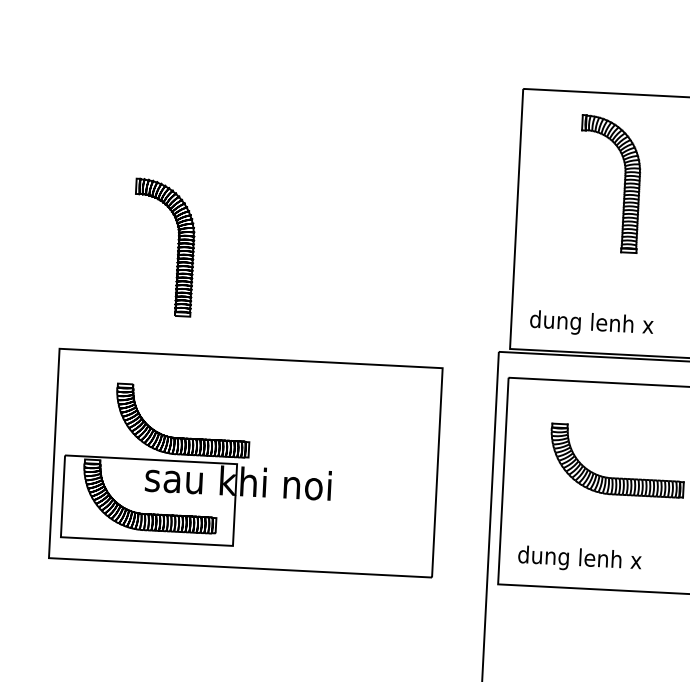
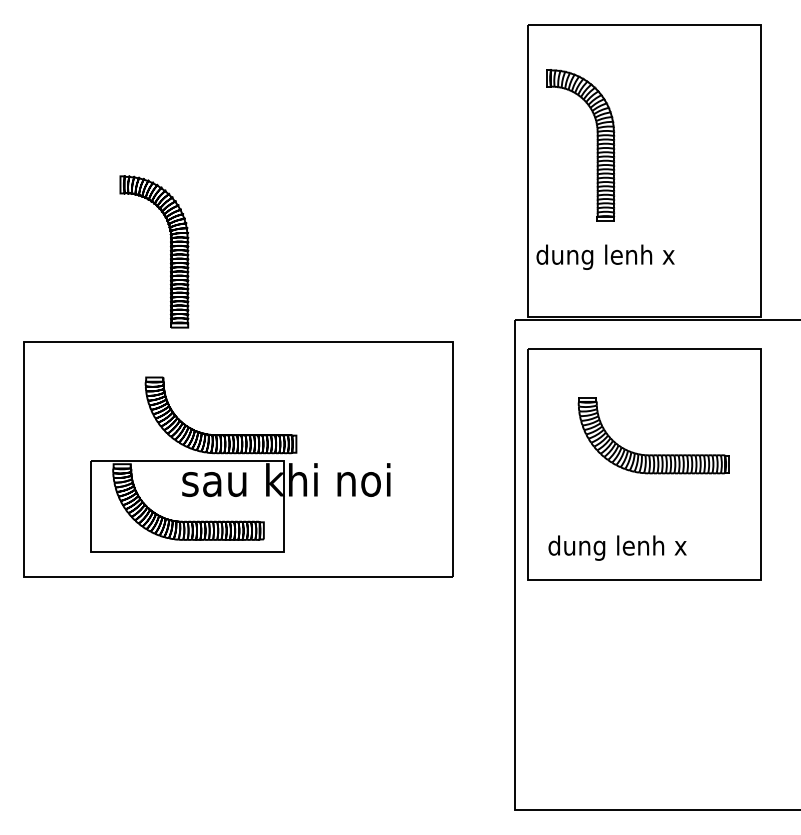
part: (623, 184) -> (596, 145), moved
curve: (177, 247) -> (169, 250), moved
text: (591, 323) -> (605, 256), moved
part: (198, 465) -> (240, 464), moved

